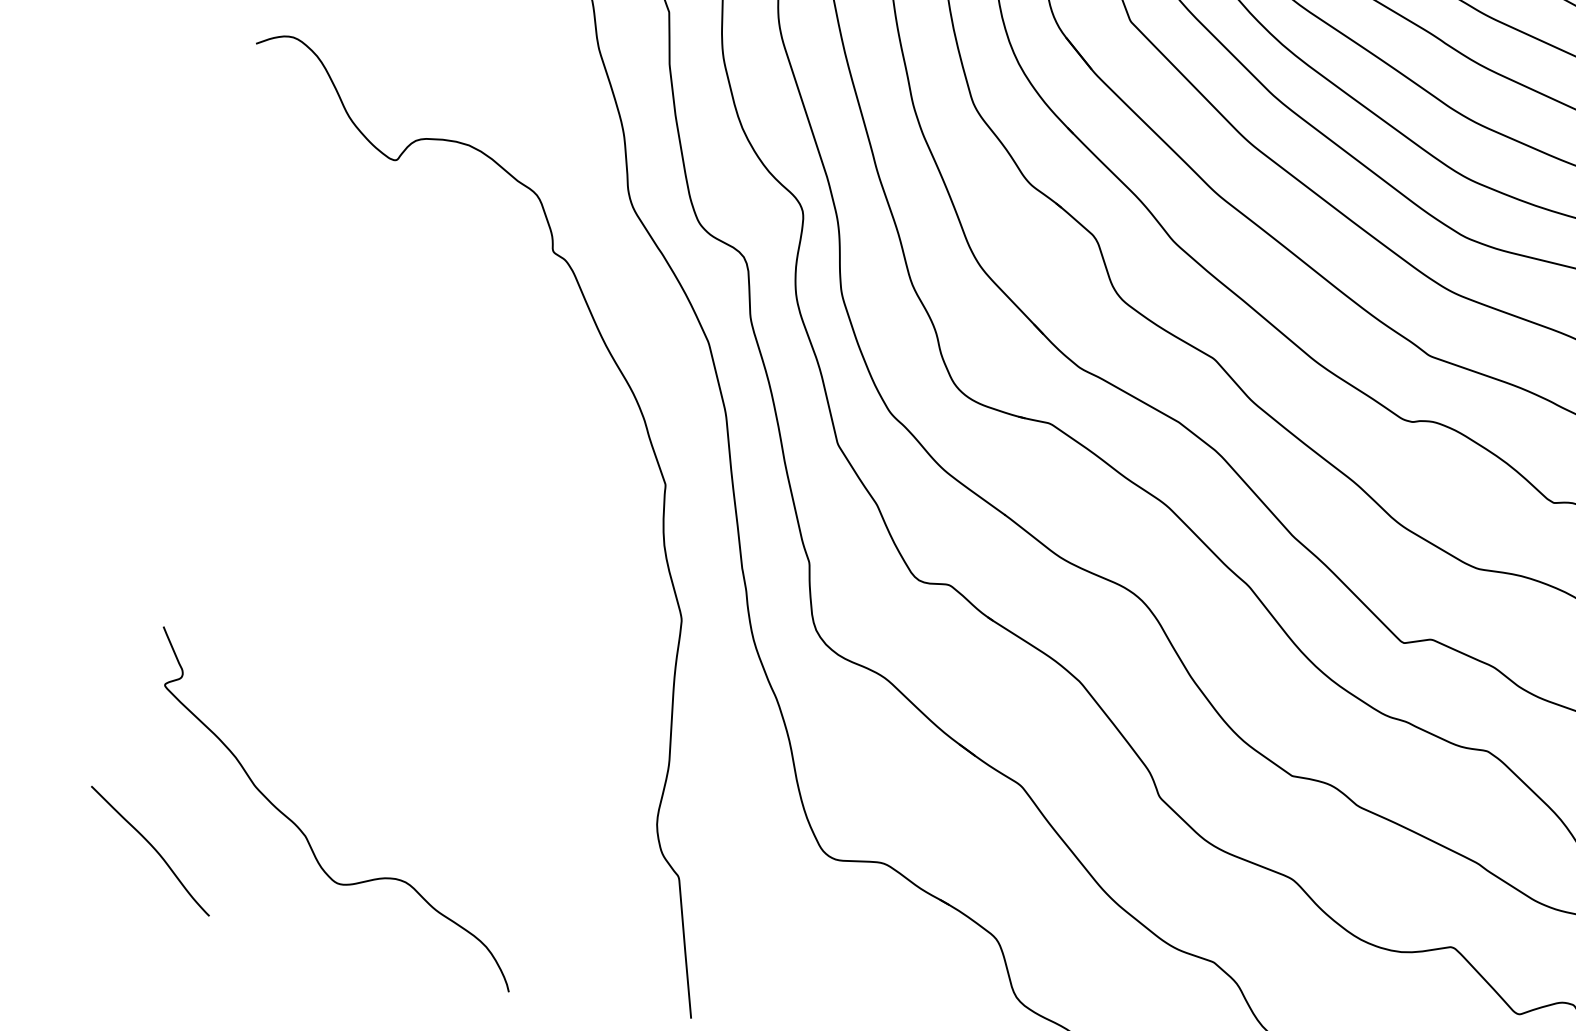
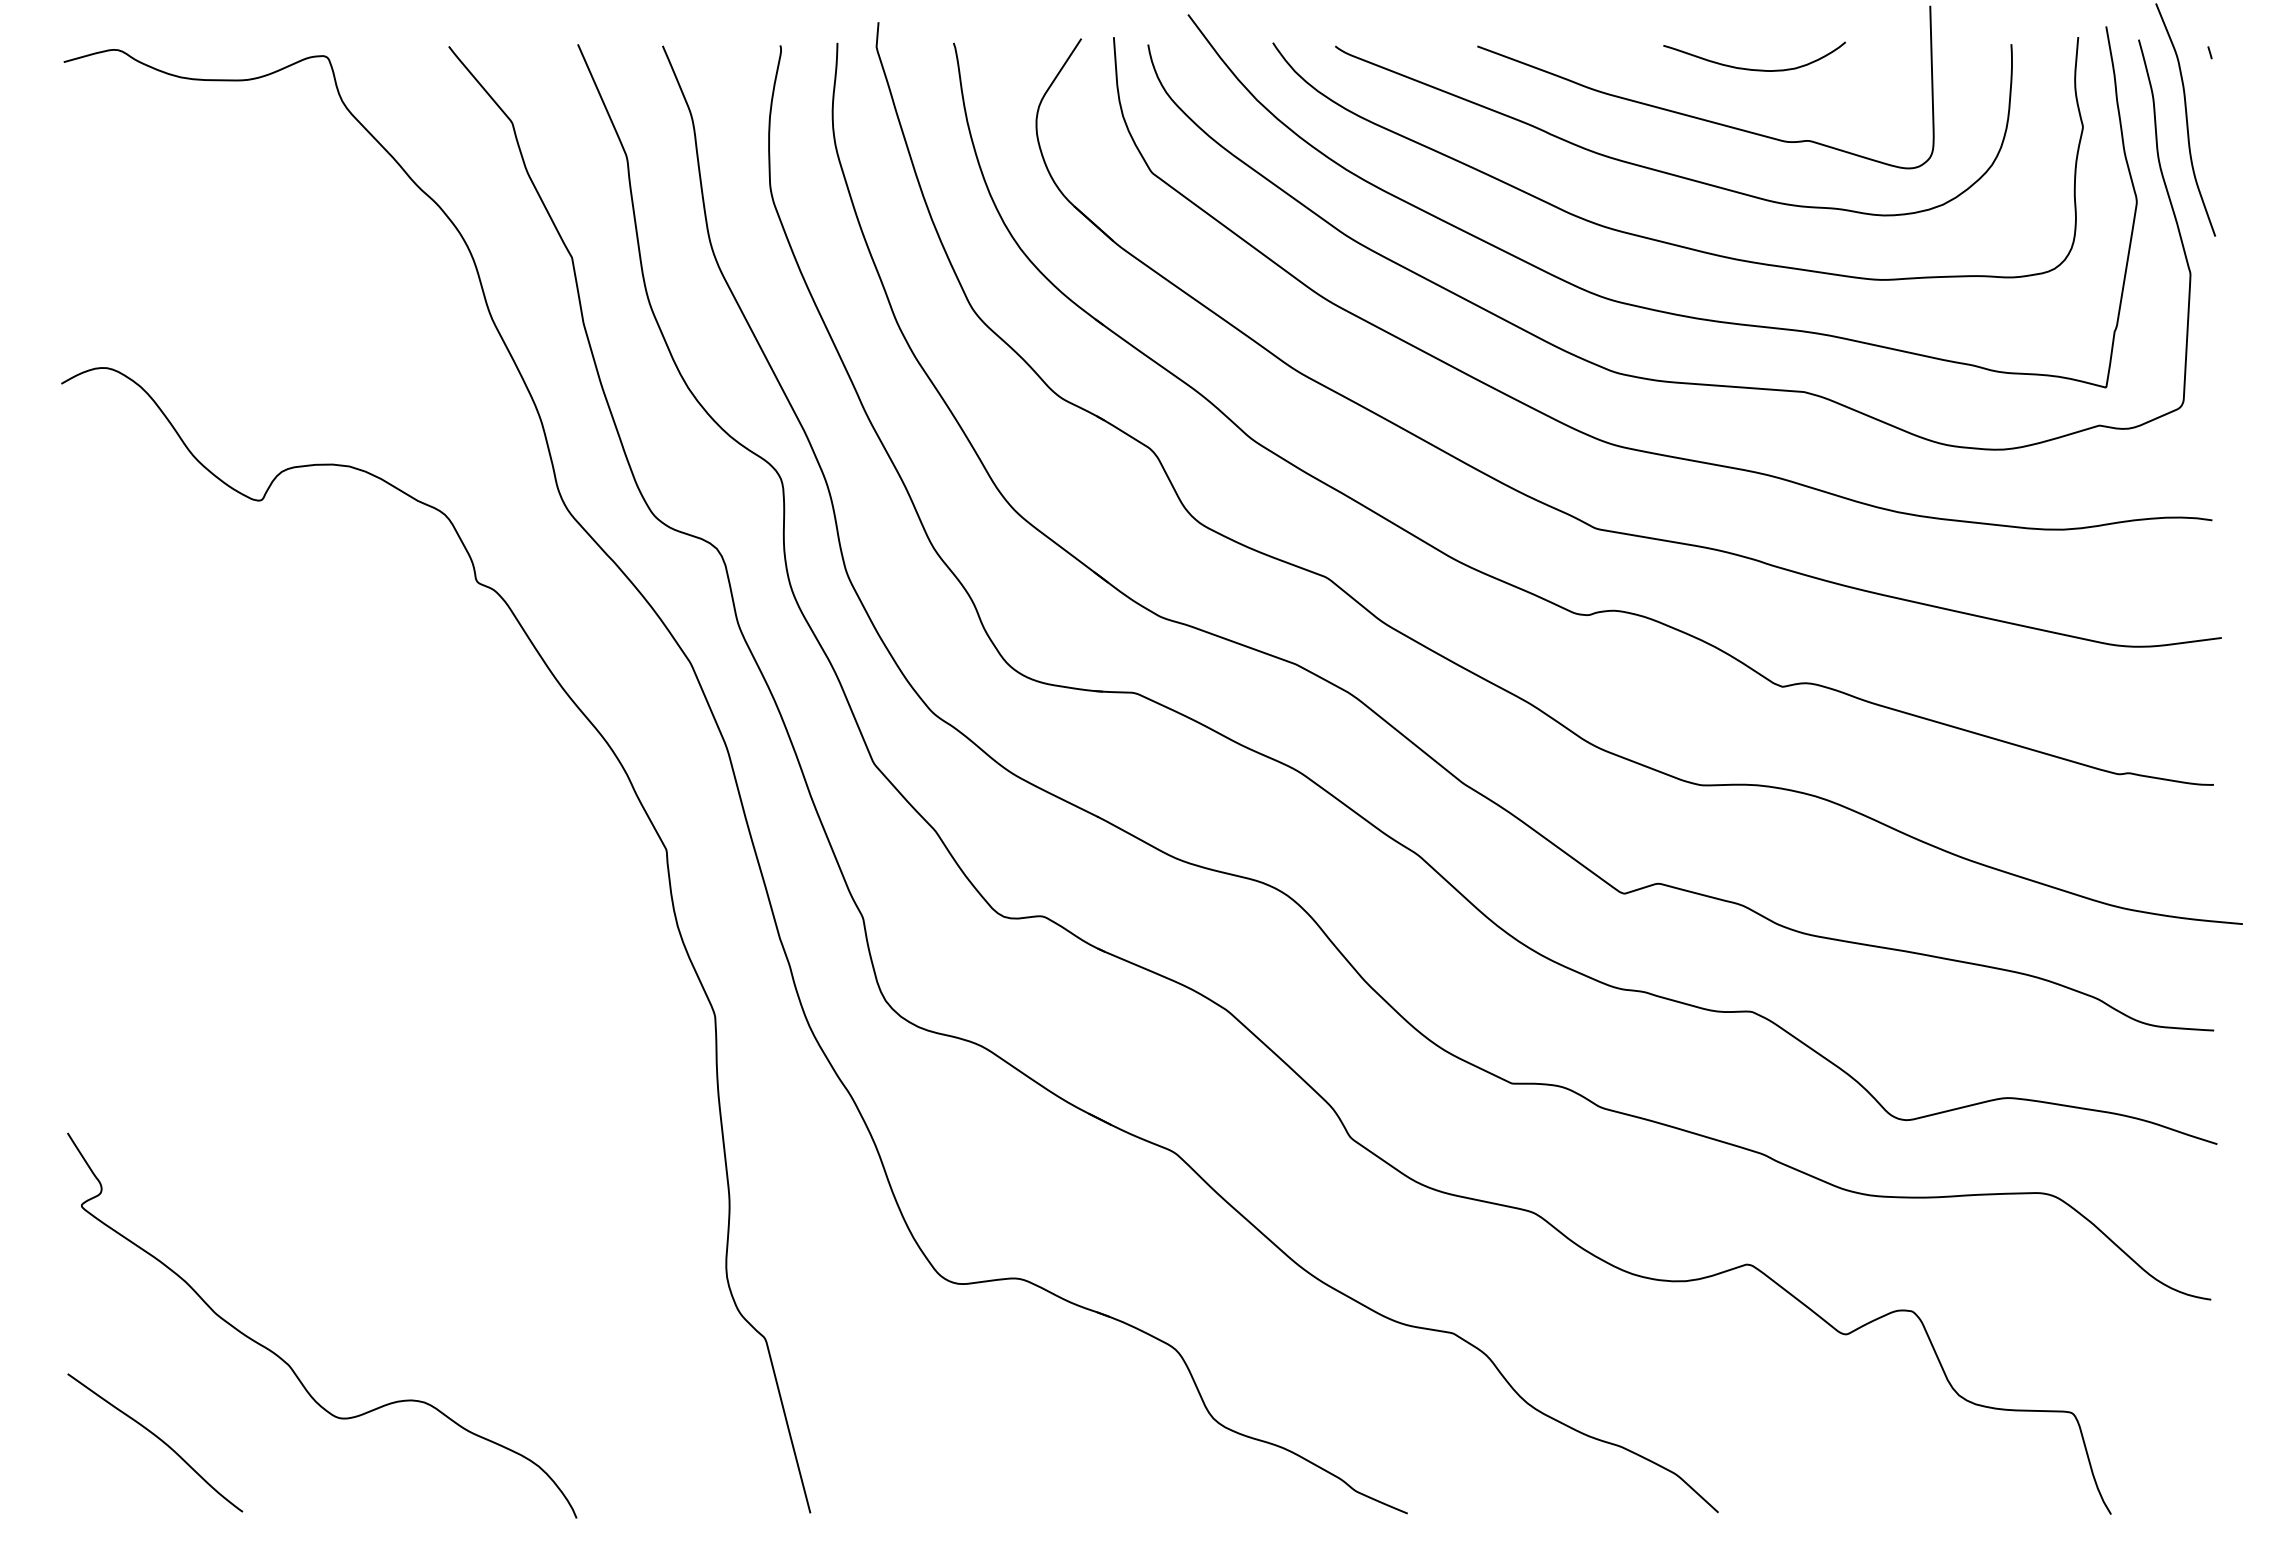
curve: (153, 848) -> (158, 1439), moved

